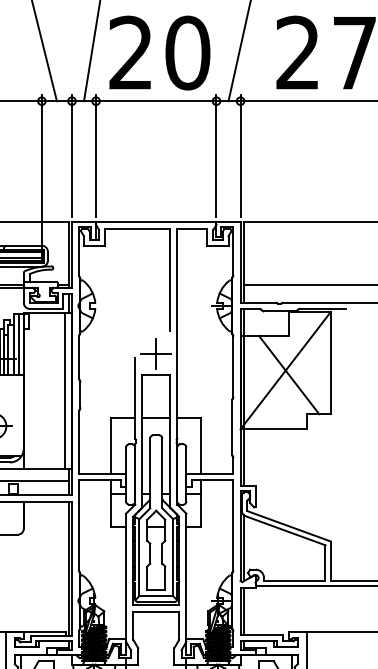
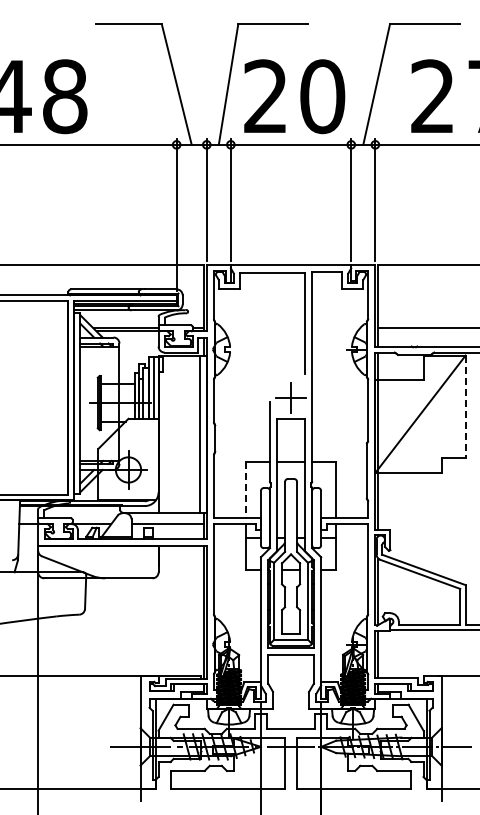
line: (330, 363) -> (465, 407), solid -> dashed
line: (288, 374) -> (423, 418), removed
line: (110, 446) -> (245, 490), solid -> dashed

